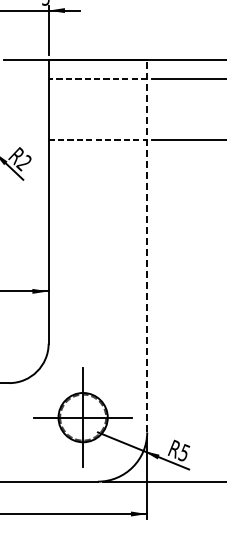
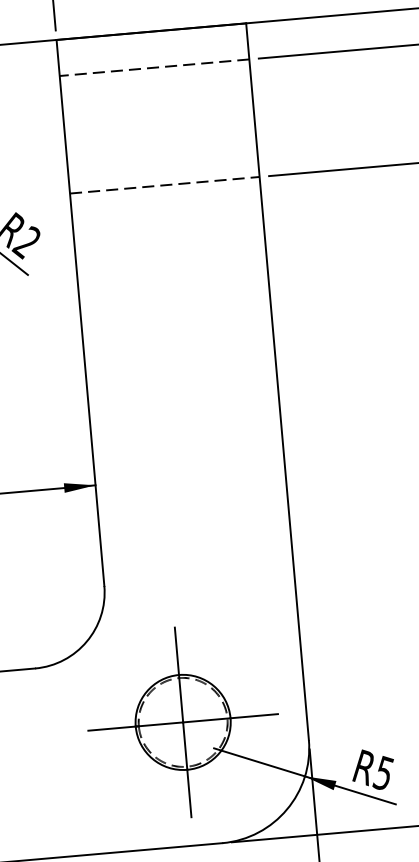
line: (147, 245) -> (277, 380), dashed -> solid

